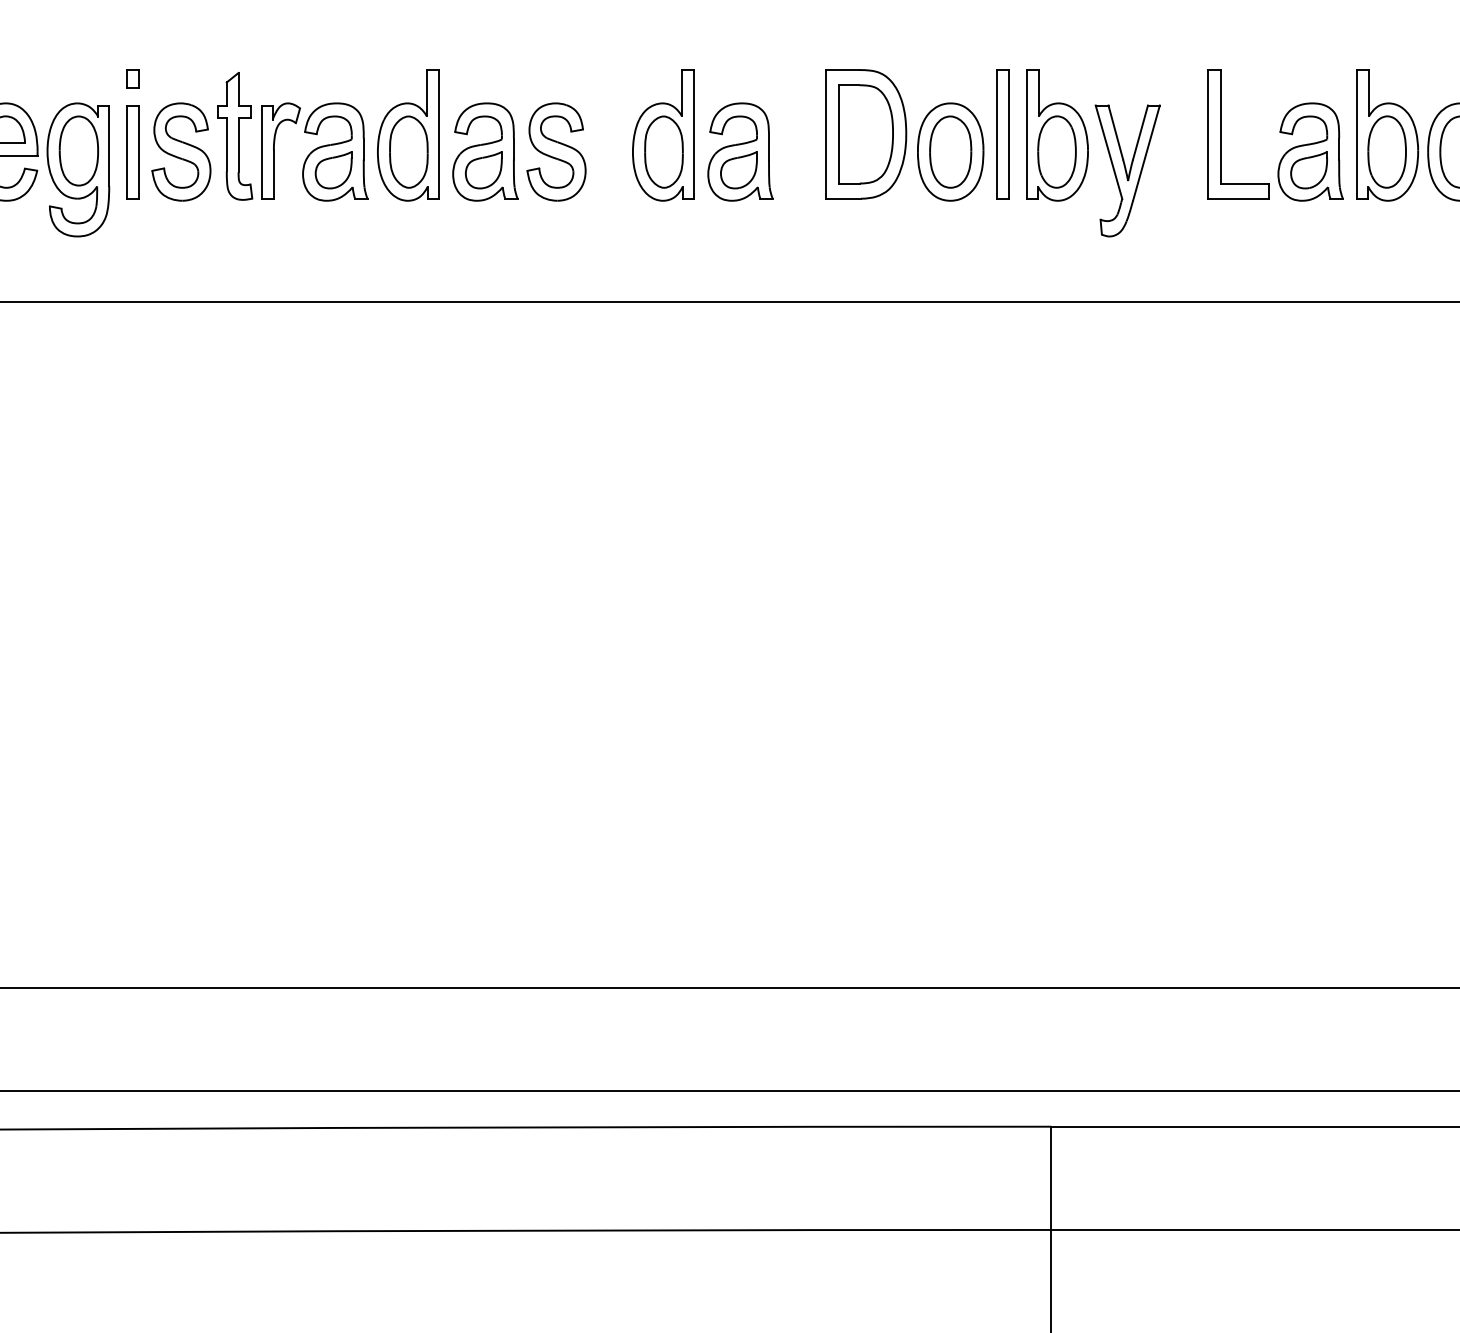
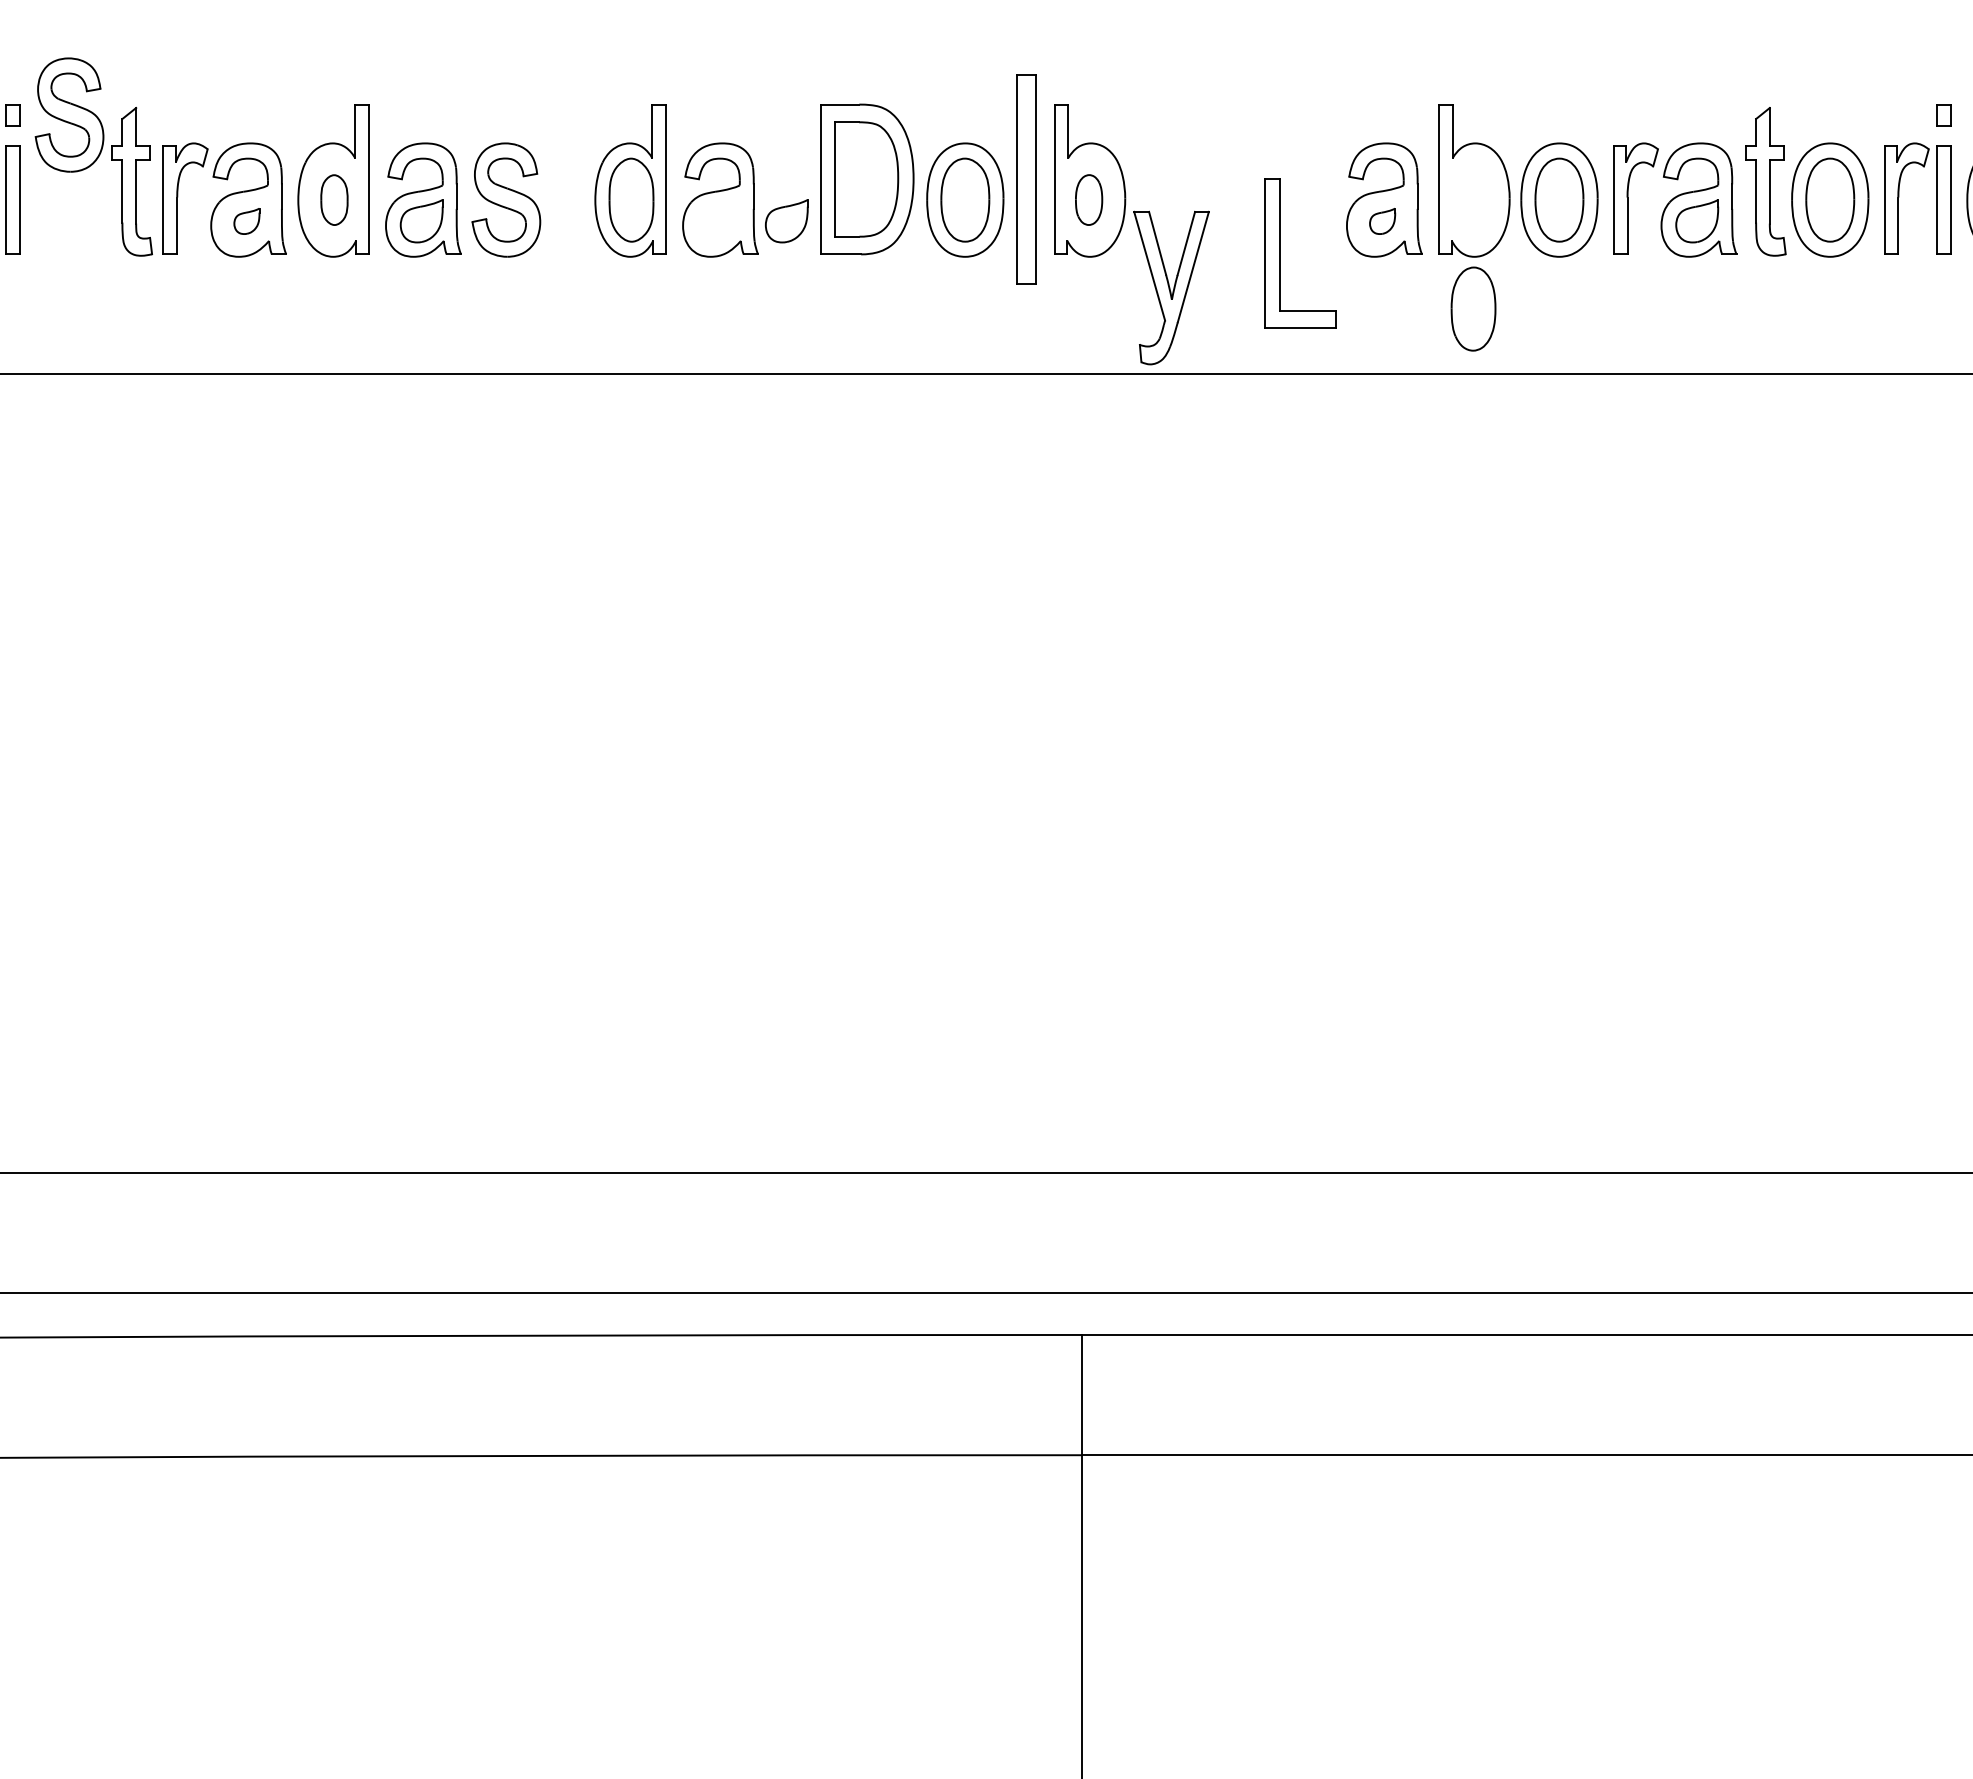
part: (1002, 134) -> (1025, 179), size x1.4
part: (1221, 134) -> (1280, 253), moved
part: (181, 151) -> (69, 114), moved
part: (408, 151) -> (334, 199), size x0.6
part: (1056, 151) -> (1088, 199), size x0.6
part: (1387, 151) -> (1473, 308), moved
part: (333, 170) -> (246, 221), size x0.6
part: (738, 170) -> (786, 221), moved
part: (1127, 170) -> (1171, 287), moved
part: (1308, 170) -> (1382, 221), size x0.6

